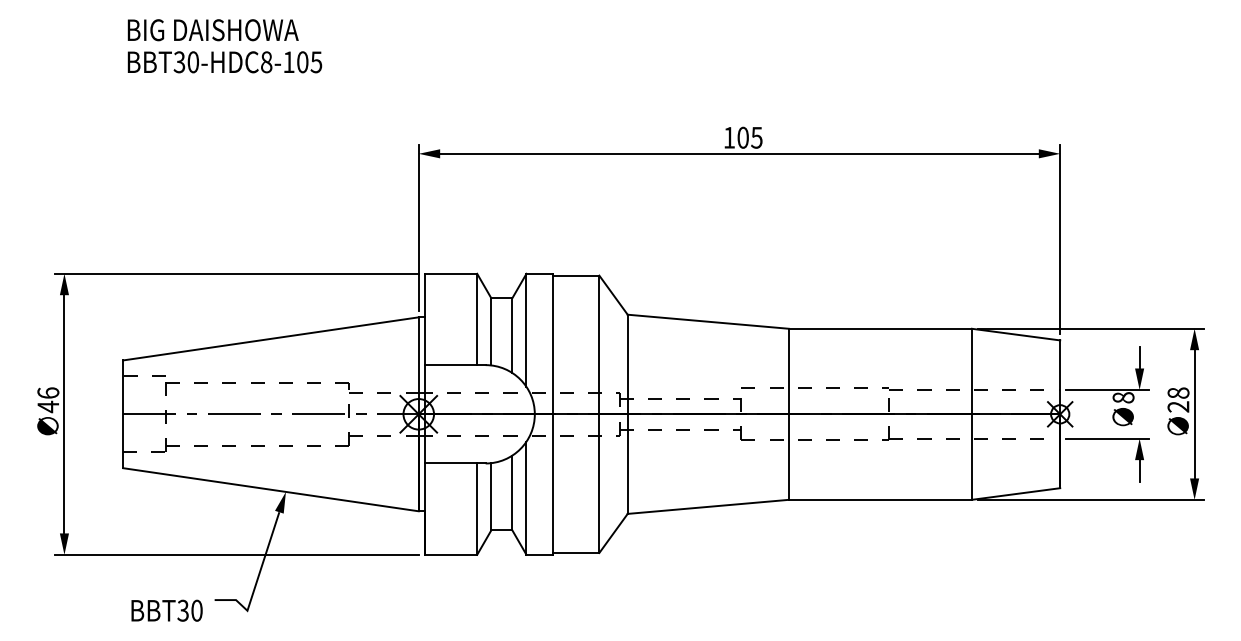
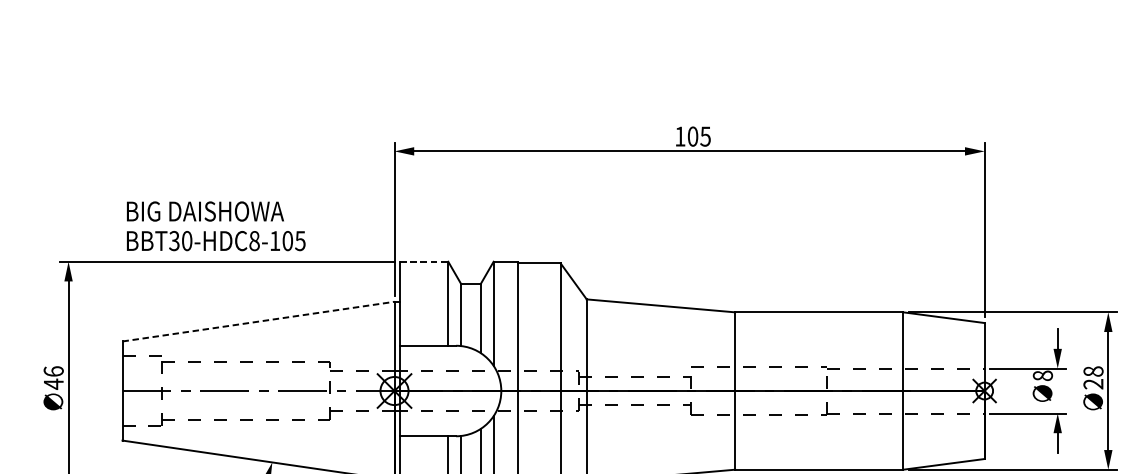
text: (224, 46) -> (215, 226), moved
line: (451, 273) -> (424, 261), solid -> dashed
line: (271, 338) -> (259, 321), solid -> dashed

